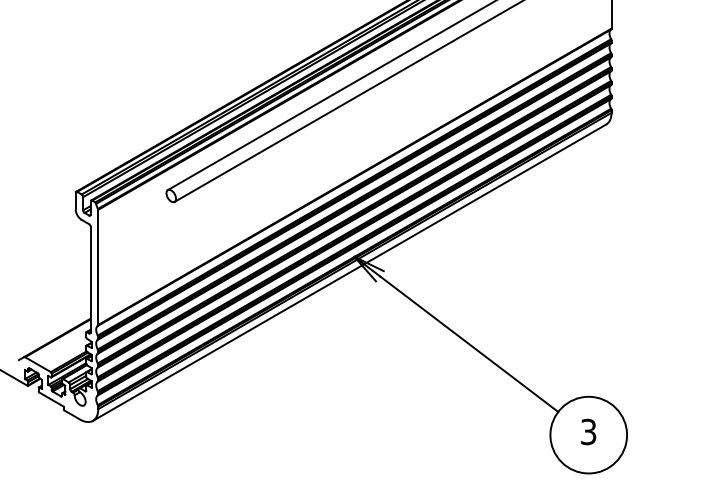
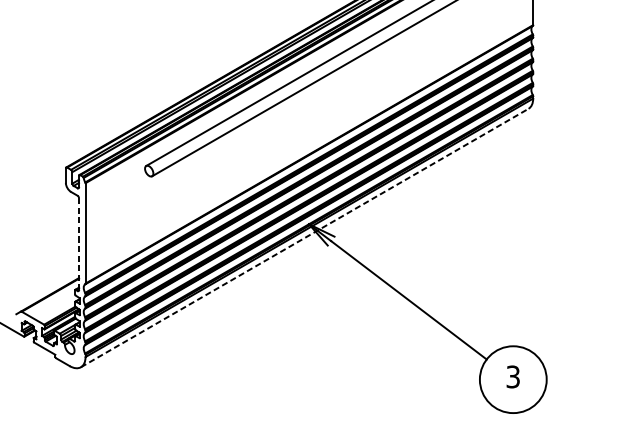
line: (350, 272) -> (305, 237), solid -> dashed
line: (90, 279) -> (78, 243), solid -> dashed

